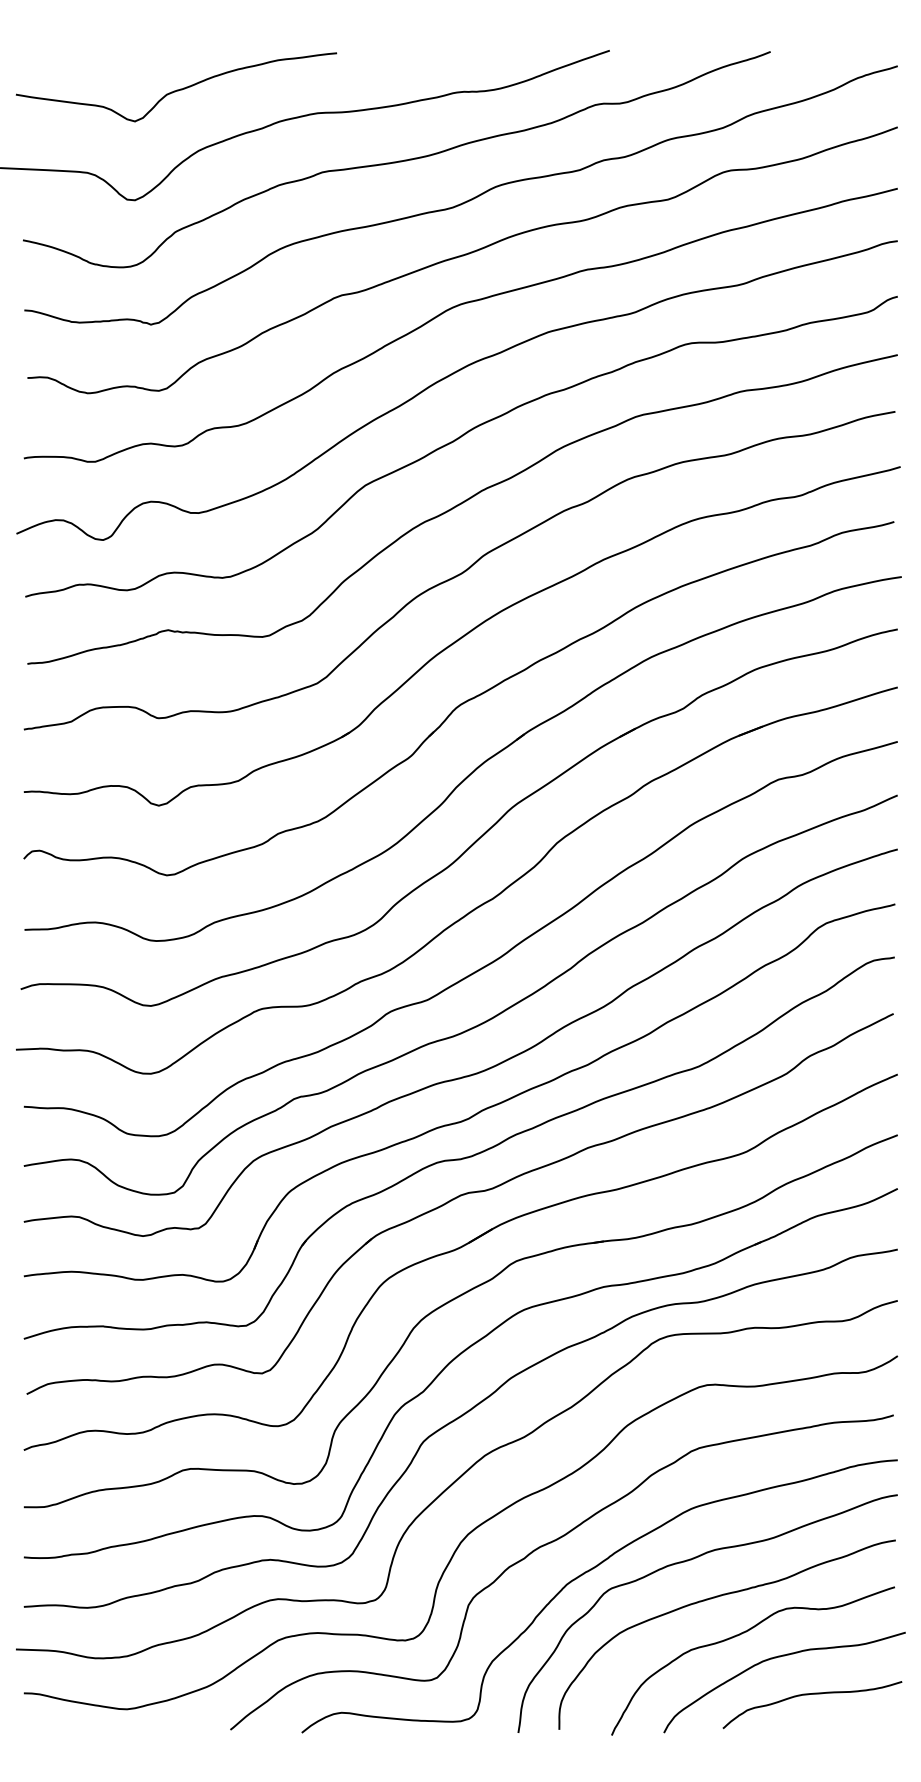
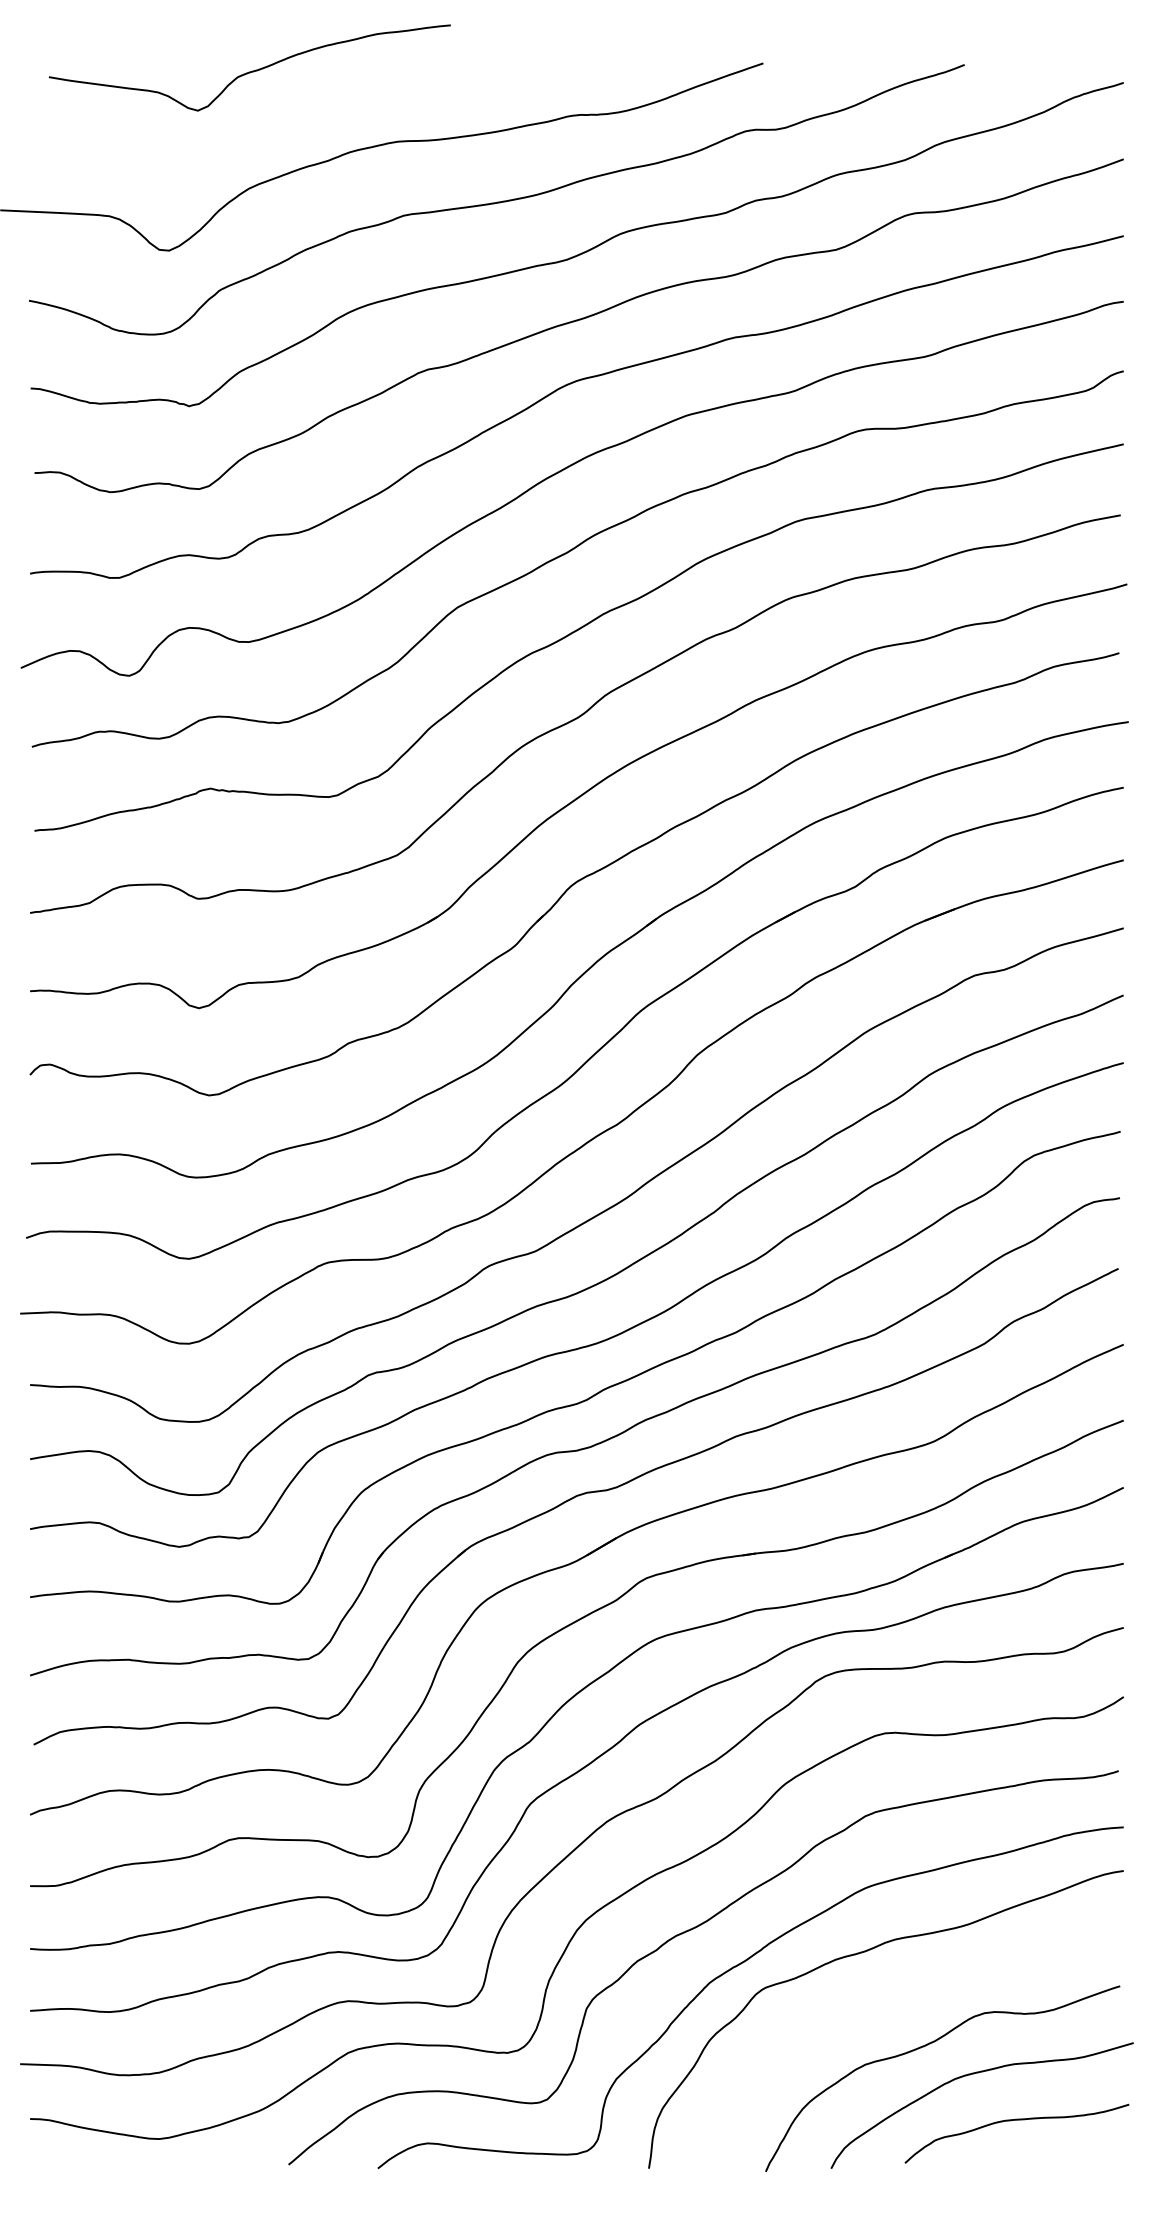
curve: (176, 89) -> (249, 70), moved
curve: (718, 1597) -> (899, 1999), removed

